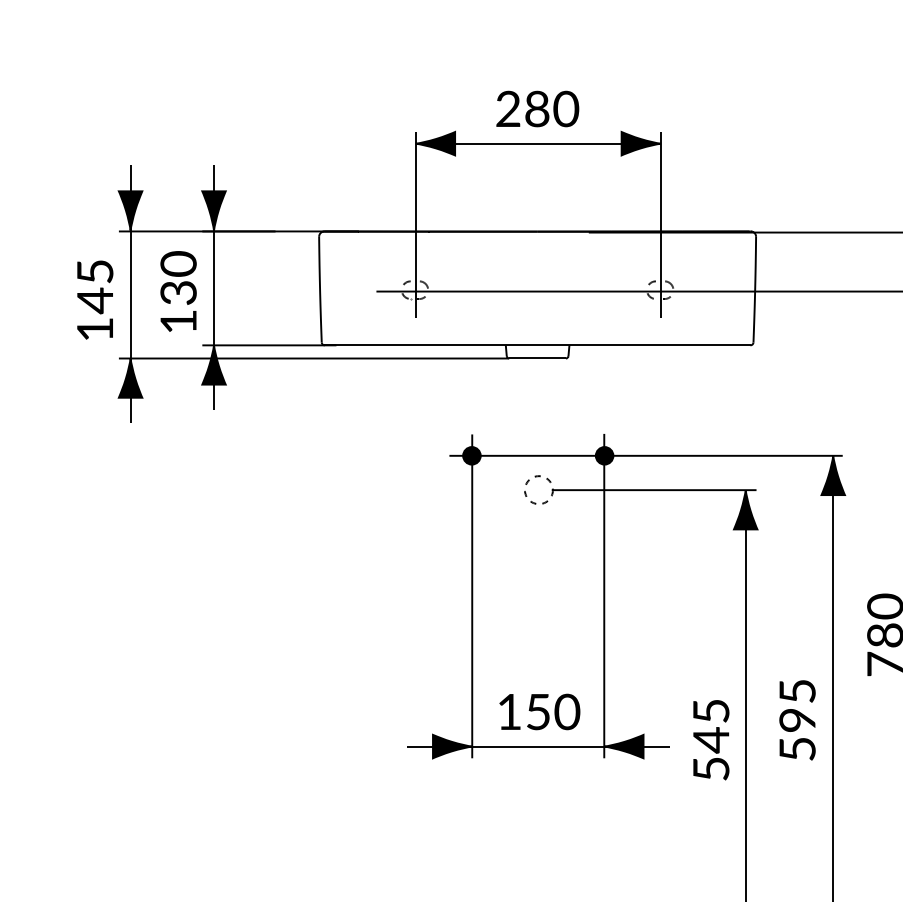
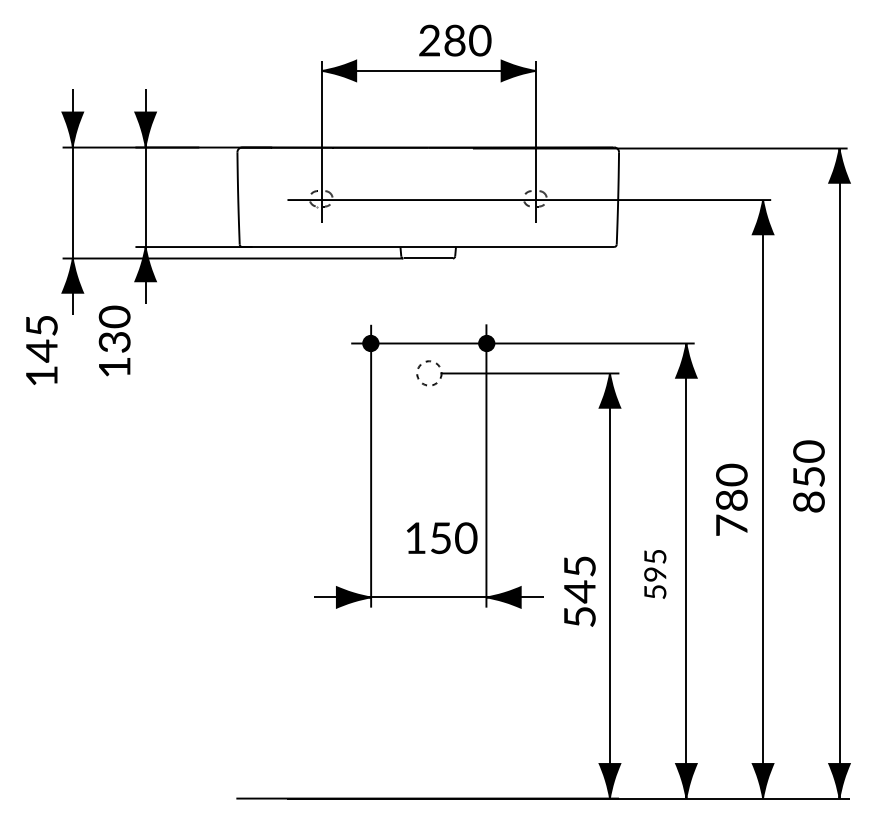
text: (537, 108) -> (455, 40), moved
text: (178, 290) -> (114, 340), moved
text: (94, 300) -> (41, 350), moved
text: (540, 712) -> (442, 538), moved
part: (797, 720) -> (655, 574), size x0.7

